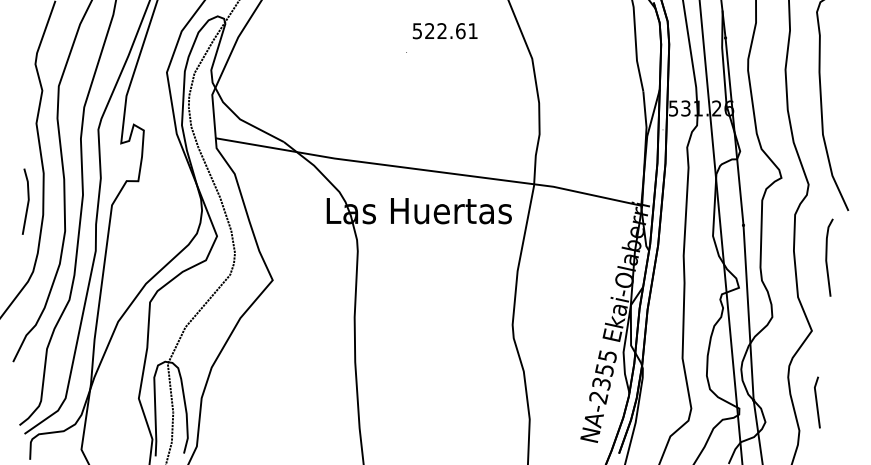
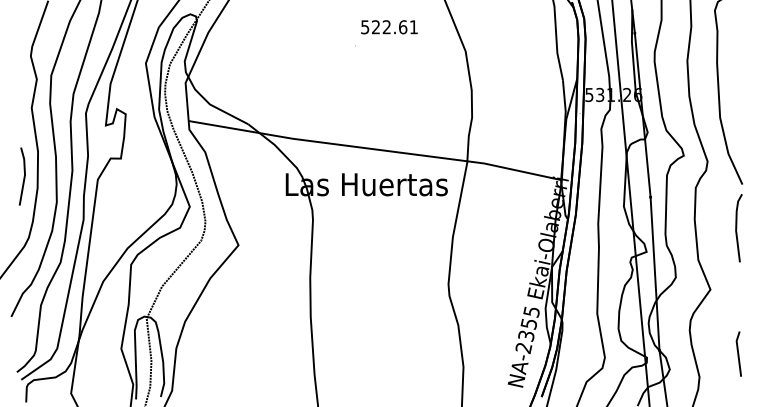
line: (827, 257) -> (737, 228), moved
line: (817, 402) -> (738, 354), moved

